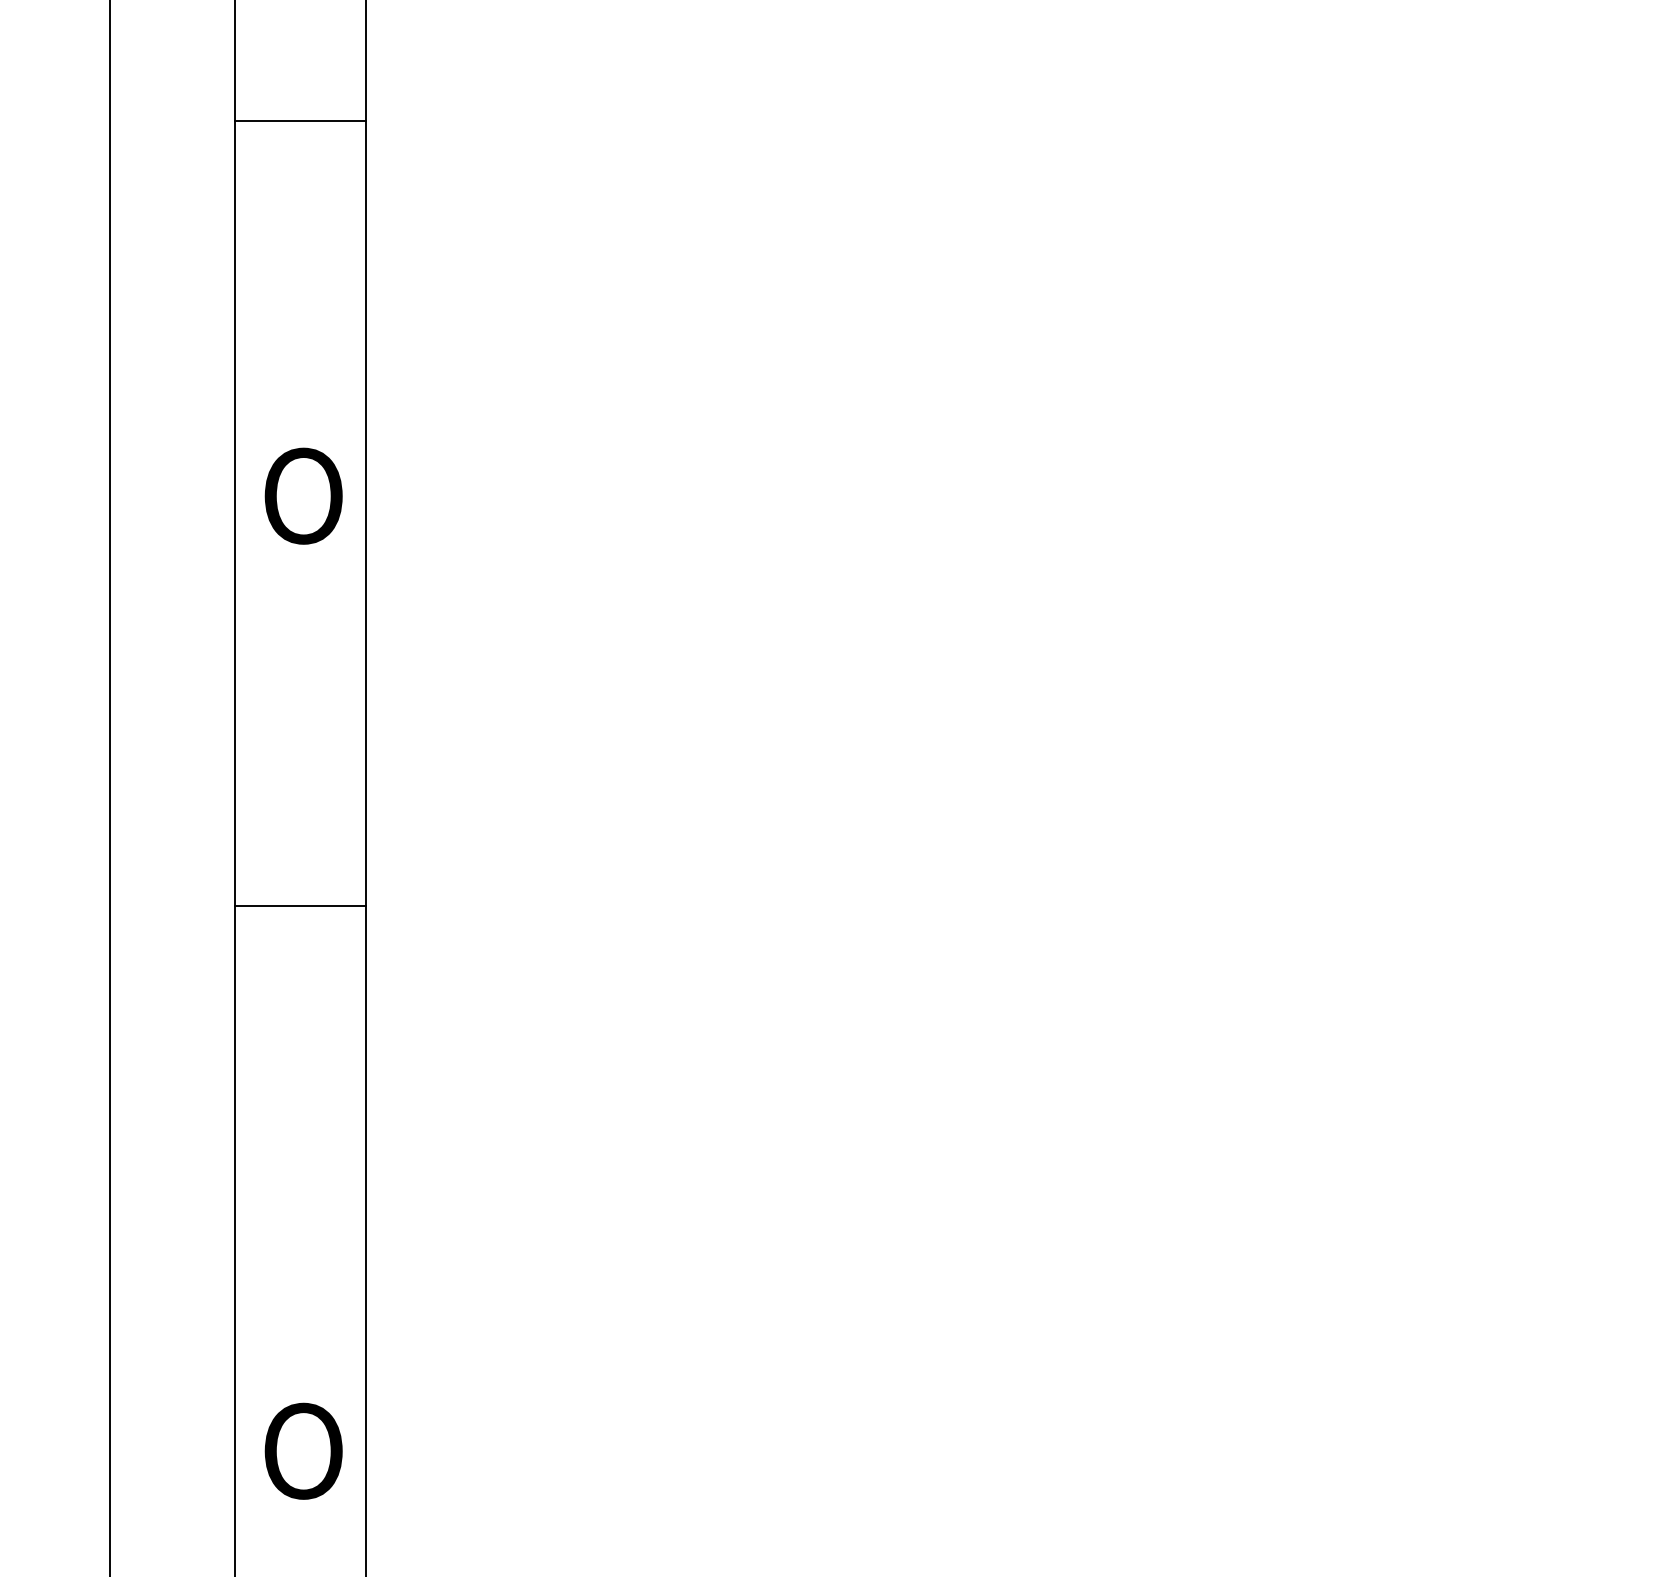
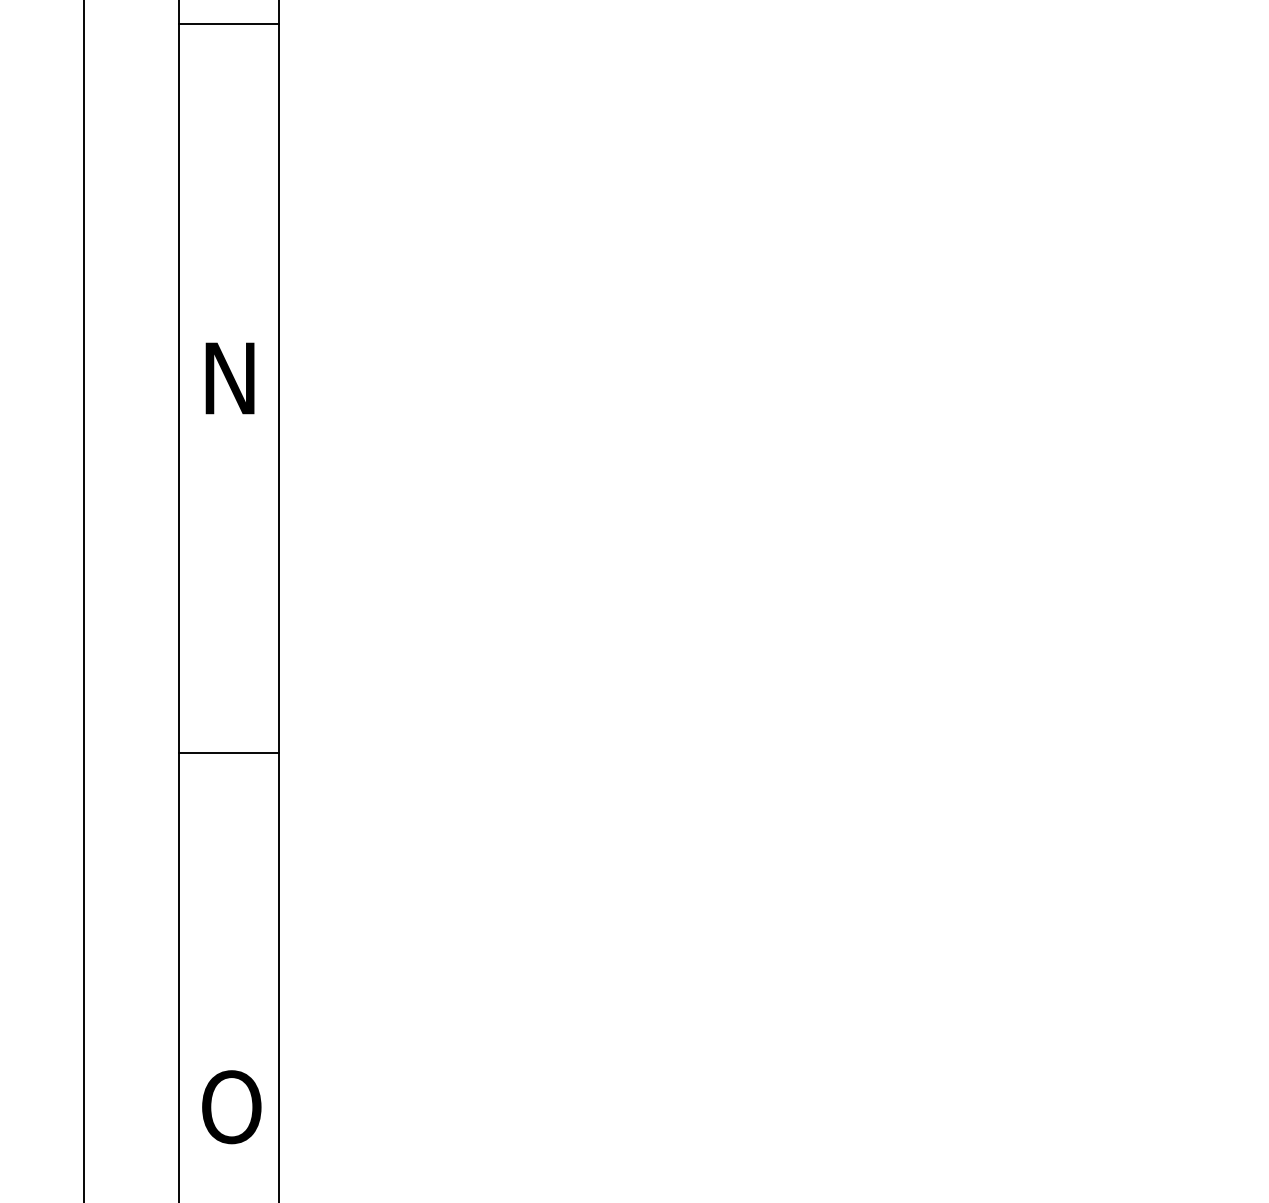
line: (300, 120) -> (229, 23), moved
text: (303, 495) -> (231, 377), O -> N
line: (300, 905) -> (229, 752), moved

